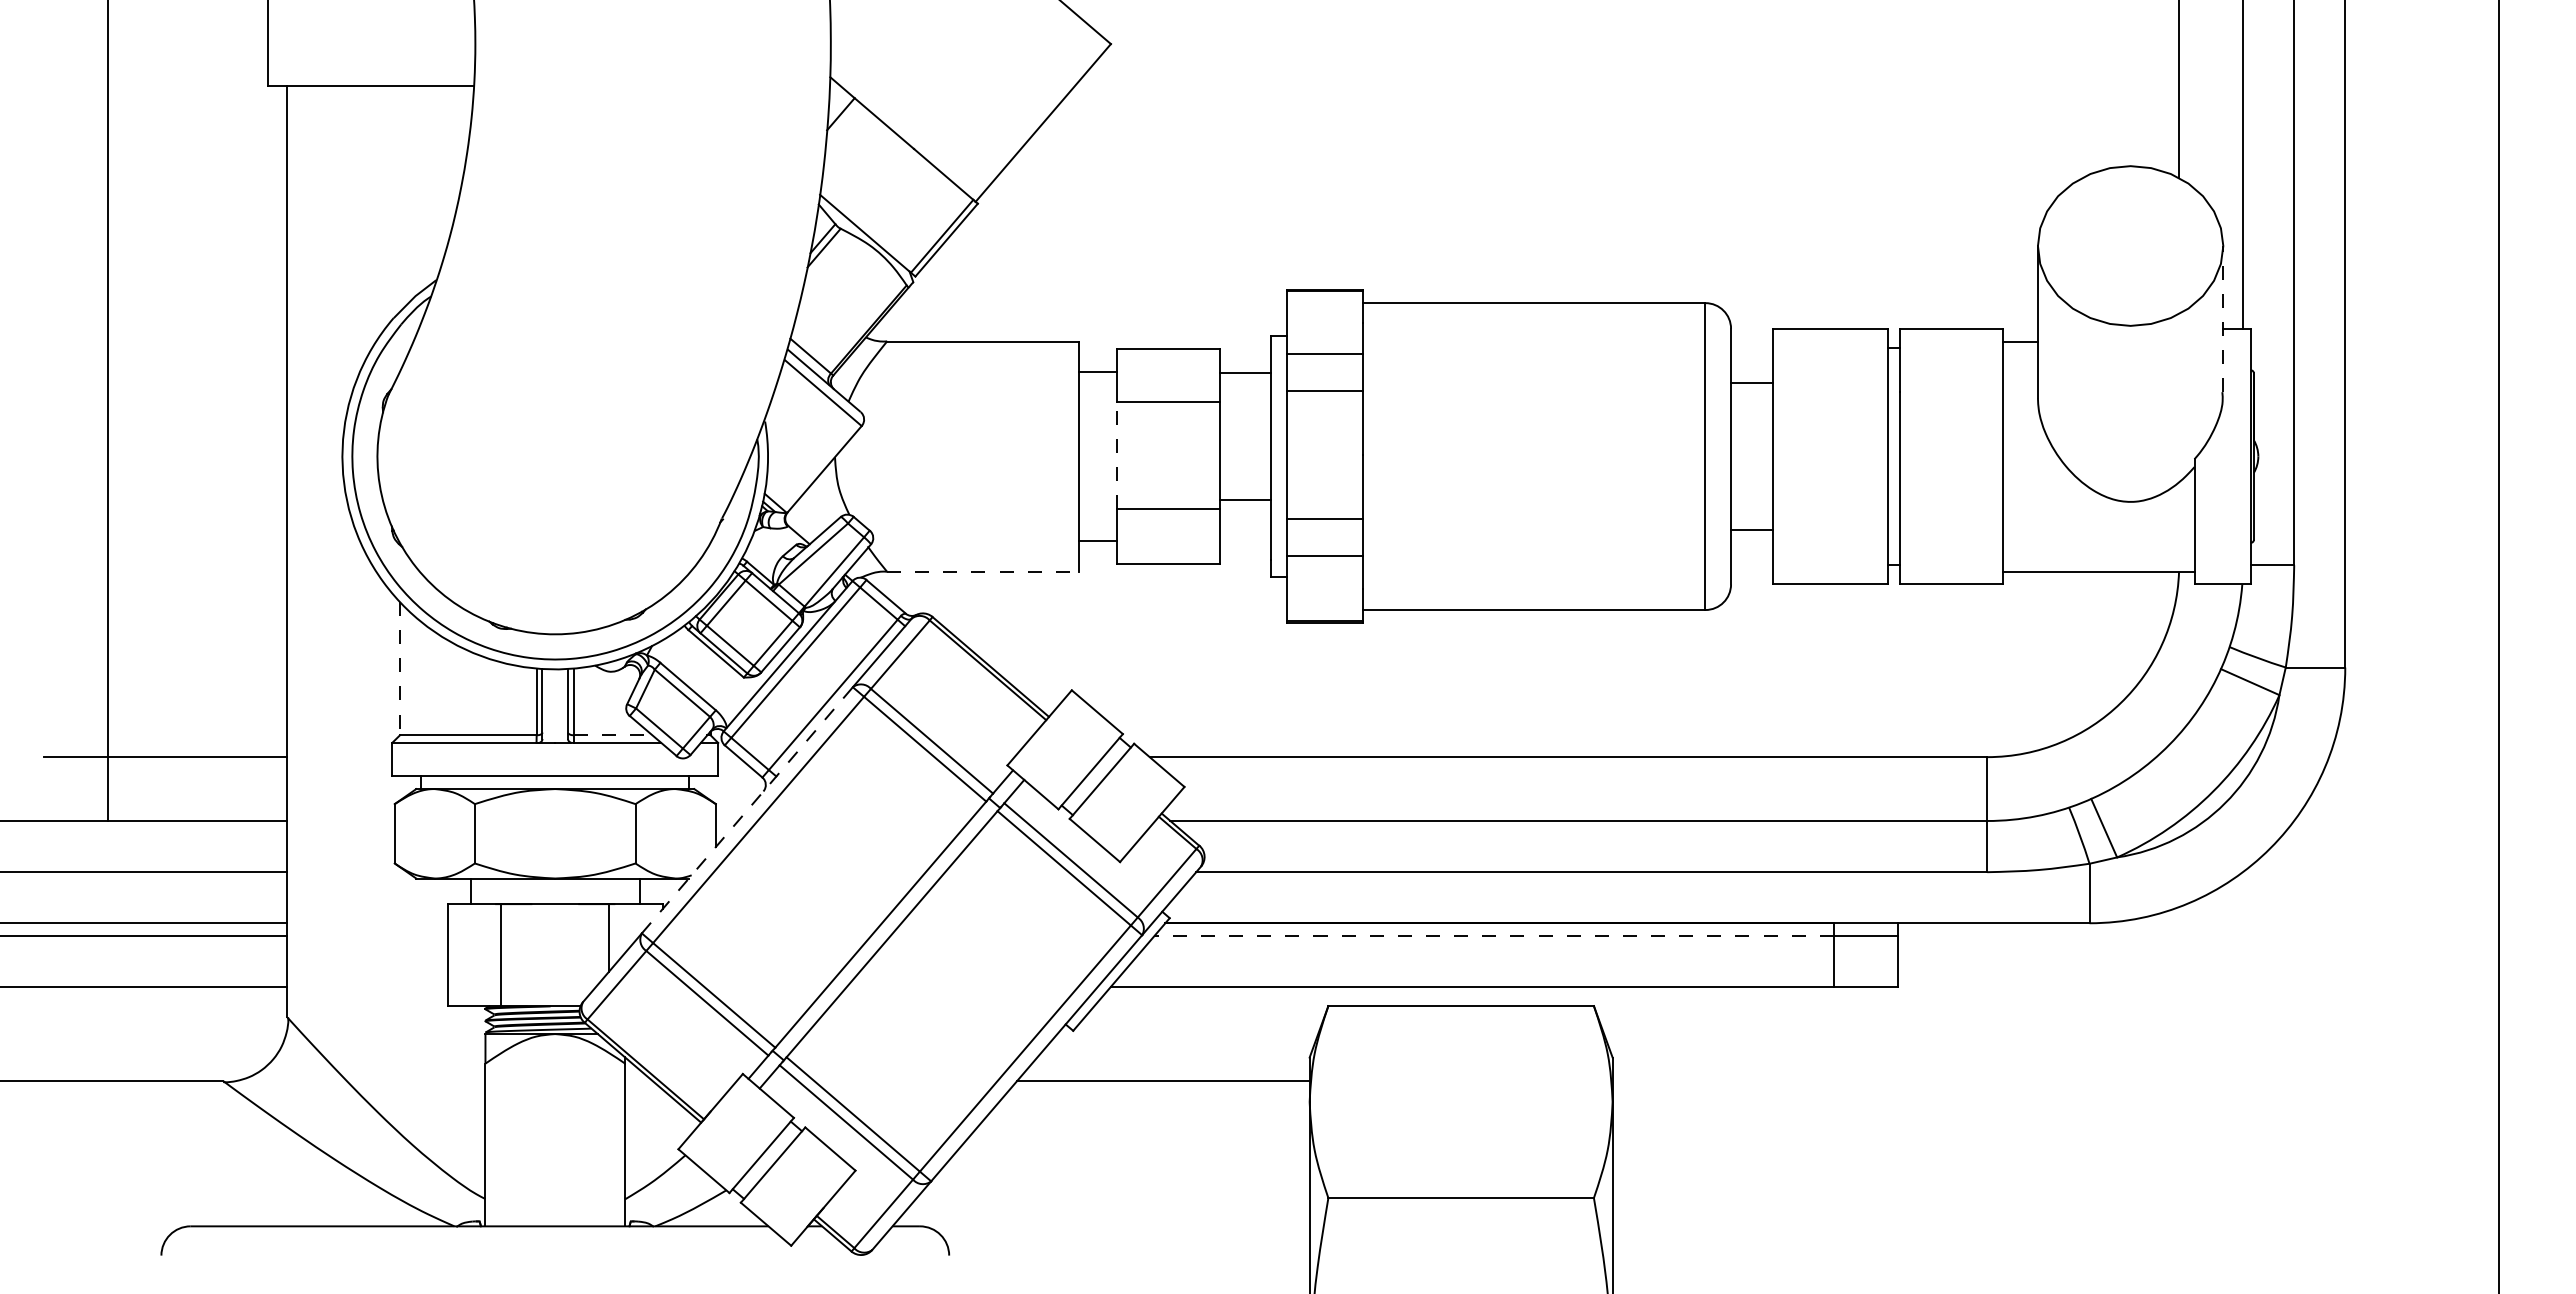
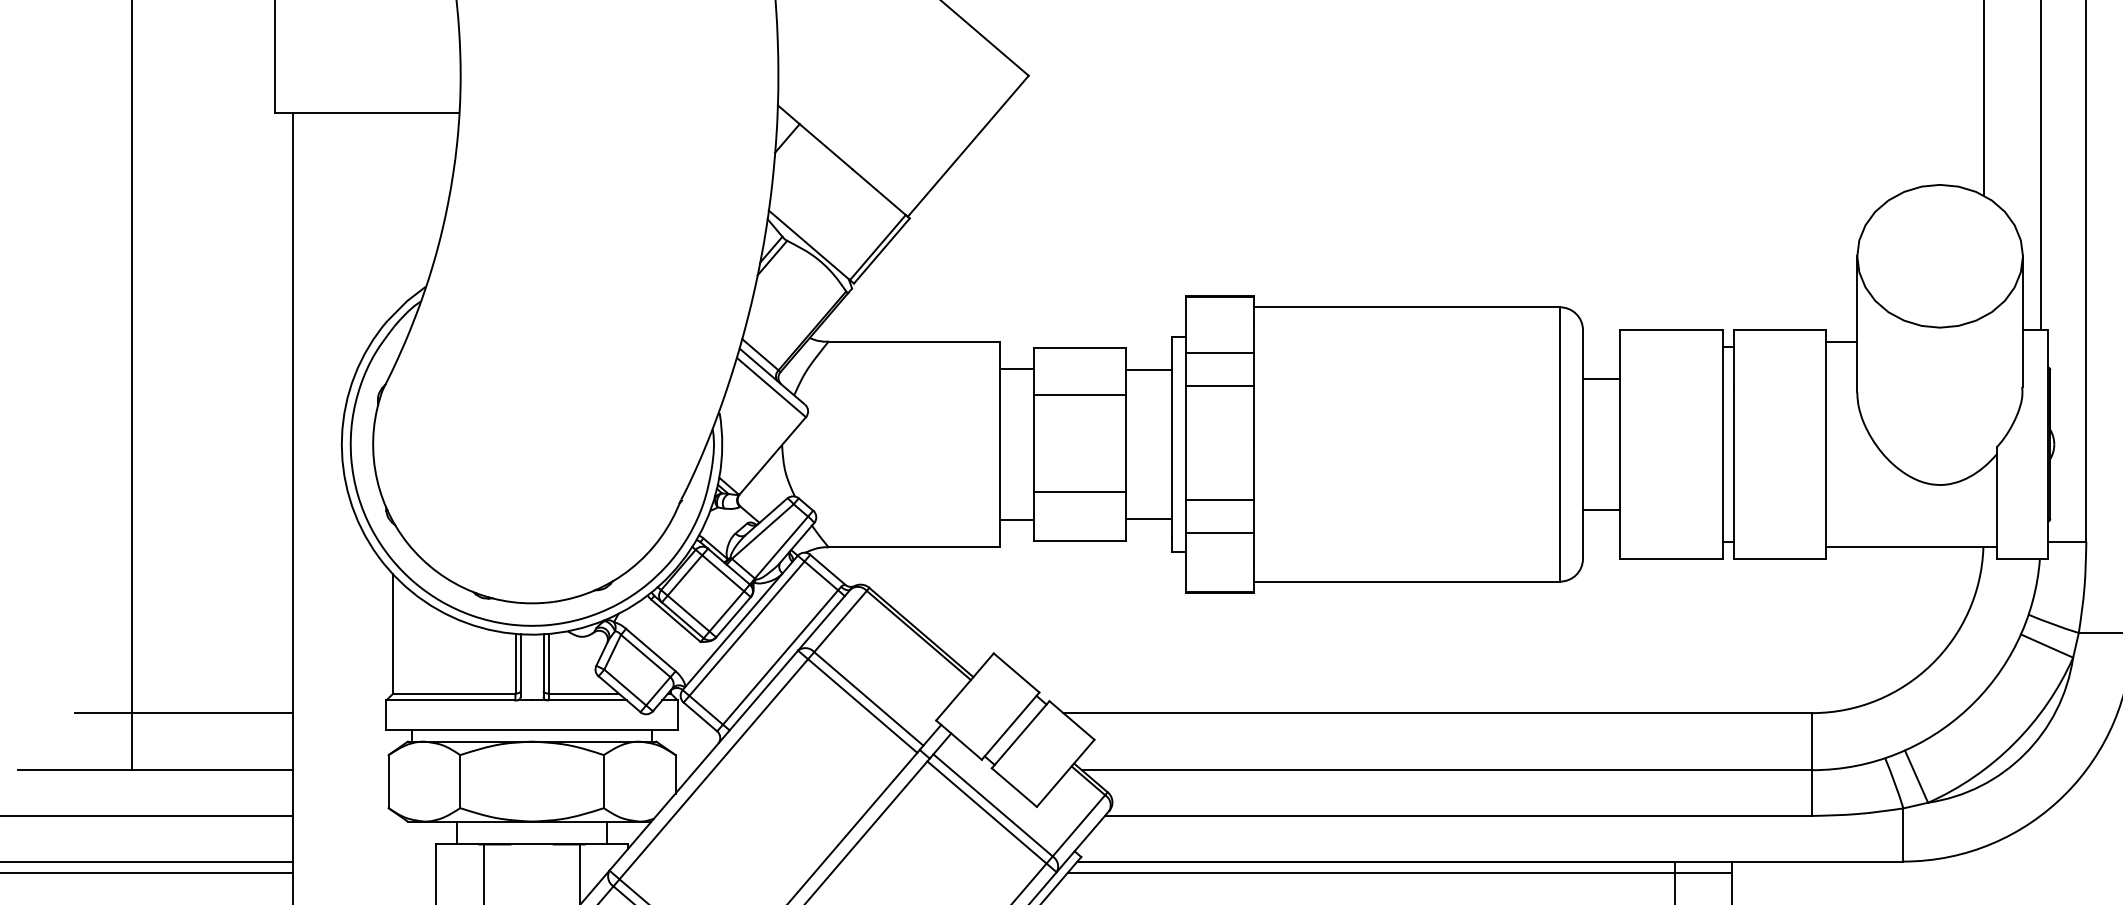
line: (2223, 318) -> (2023, 321), dashed -> solid
line: (1117, 455) -> (1034, 443), dashed -> solid
line: (1244, 499) -> (1148, 518), moved
line: (982, 571) -> (913, 547), dashed -> solid
line: (399, 668) -> (392, 633), dashed -> solid
line: (613, 735) -> (584, 693), dashed -> solid
line: (747, 809) -> (703, 759), dashed -> solid
line: (1494, 936) -> (1371, 873), dashed -> solid

